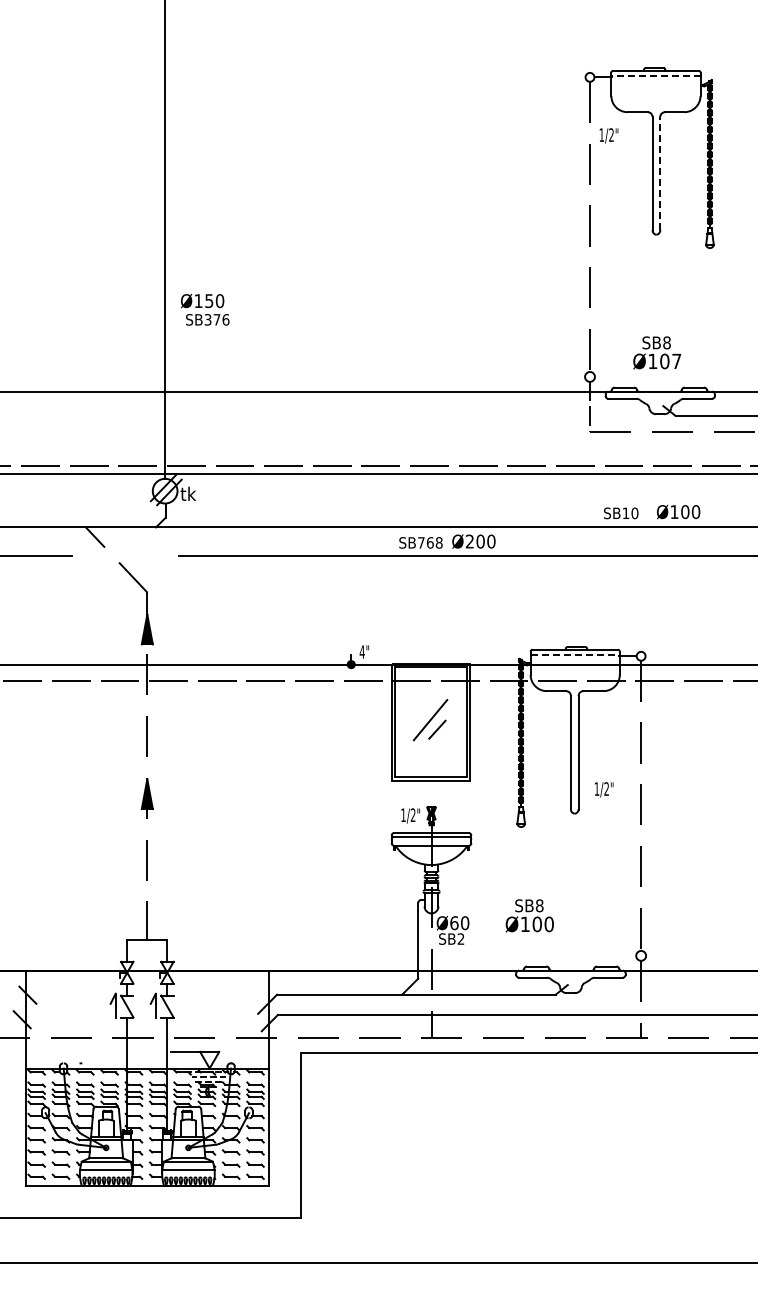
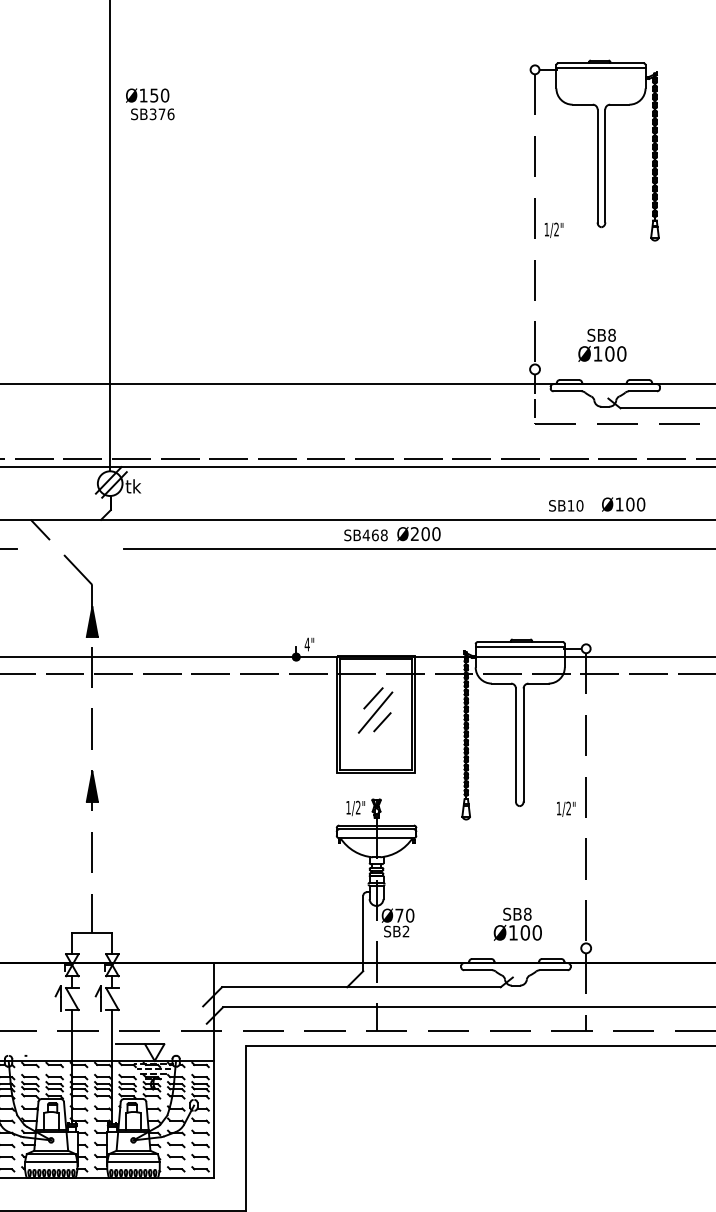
line: (655, 75) -> (600, 67), dashed -> solid
text: (608, 135) -> (553, 229), moved
line: (660, 173) -> (605, 165), dashed -> solid
text: (205, 309) -> (150, 103), moved
text: (676, 361) -> (621, 353), Ø107 -> Ø100
text: (420, 542) -> (365, 534), SB768 -> SB468
line: (575, 654) -> (520, 646), dashed -> solid
line: (428, 705) -> (373, 697), added
text: (604, 789) -> (566, 808), moved
text: (529, 915) -> (517, 923), moved
text: (454, 923) -> (399, 915), Ø60 -> Ø70

